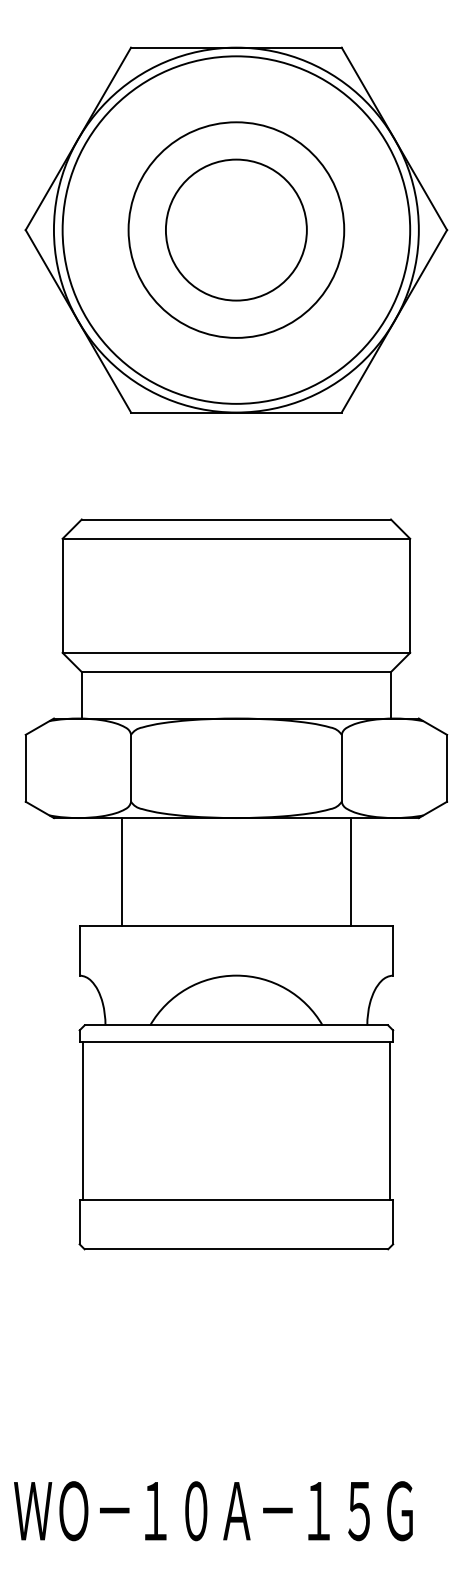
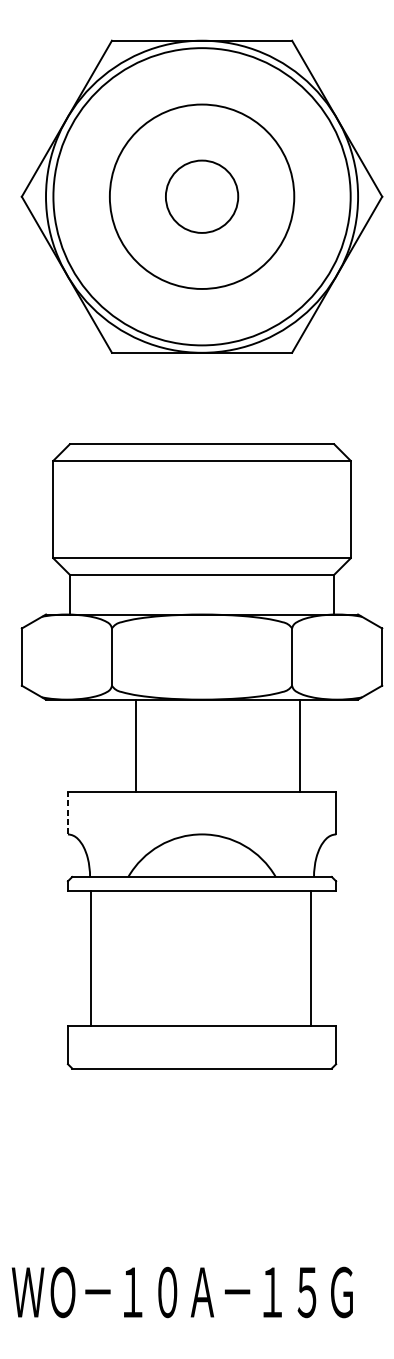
circle: (235, 229) -> (201, 196), size x0.6
line: (121, 871) -> (135, 745), moved
line: (79, 950) -> (67, 812), solid -> dashed
line: (82, 1120) -> (90, 958), moved
line: (389, 1120) -> (310, 958), moved

